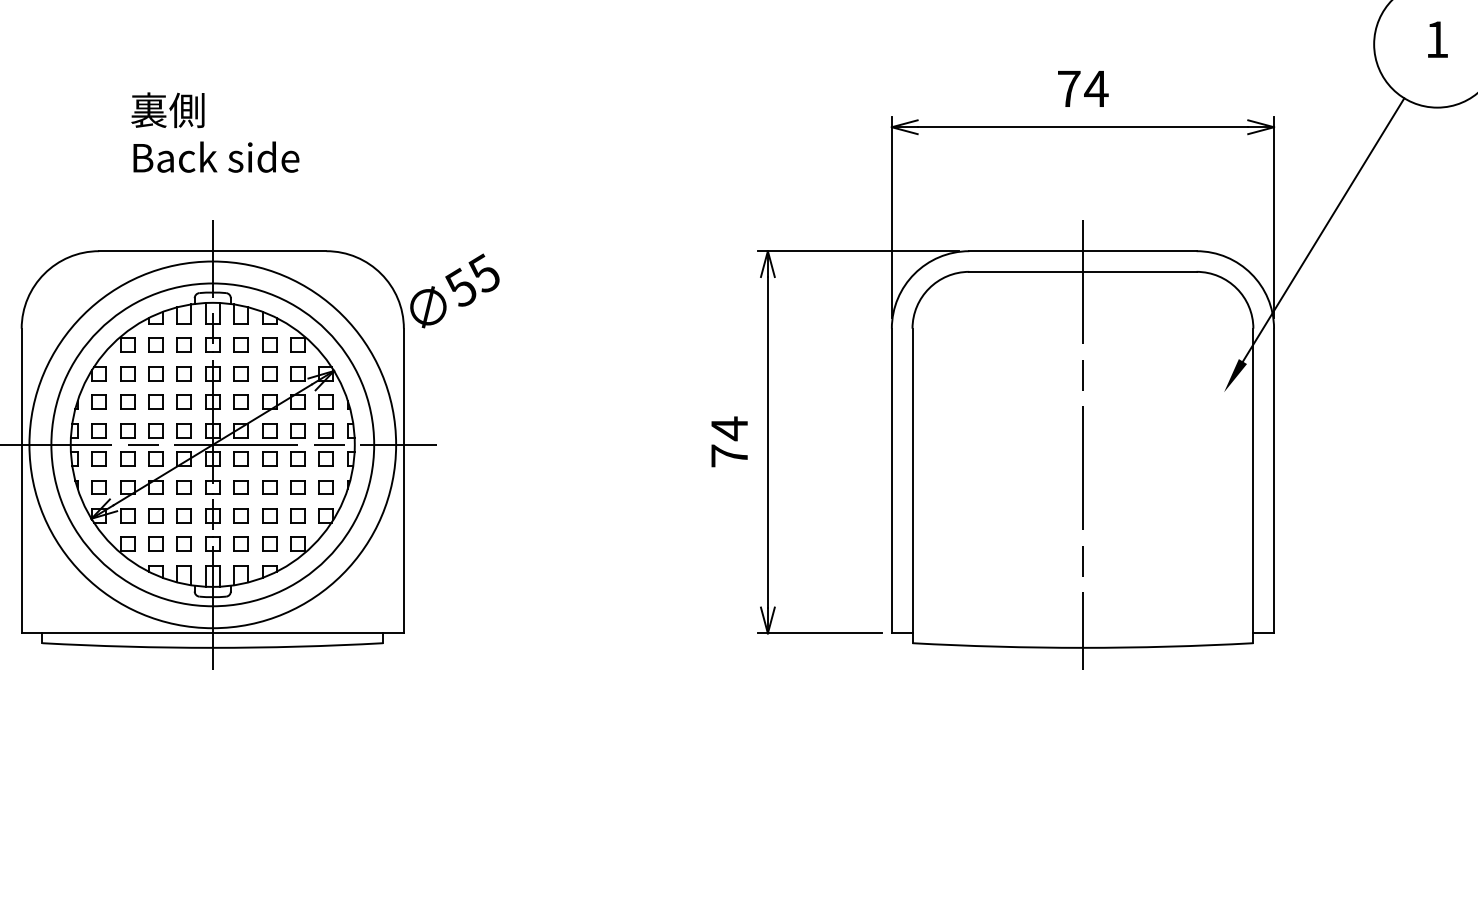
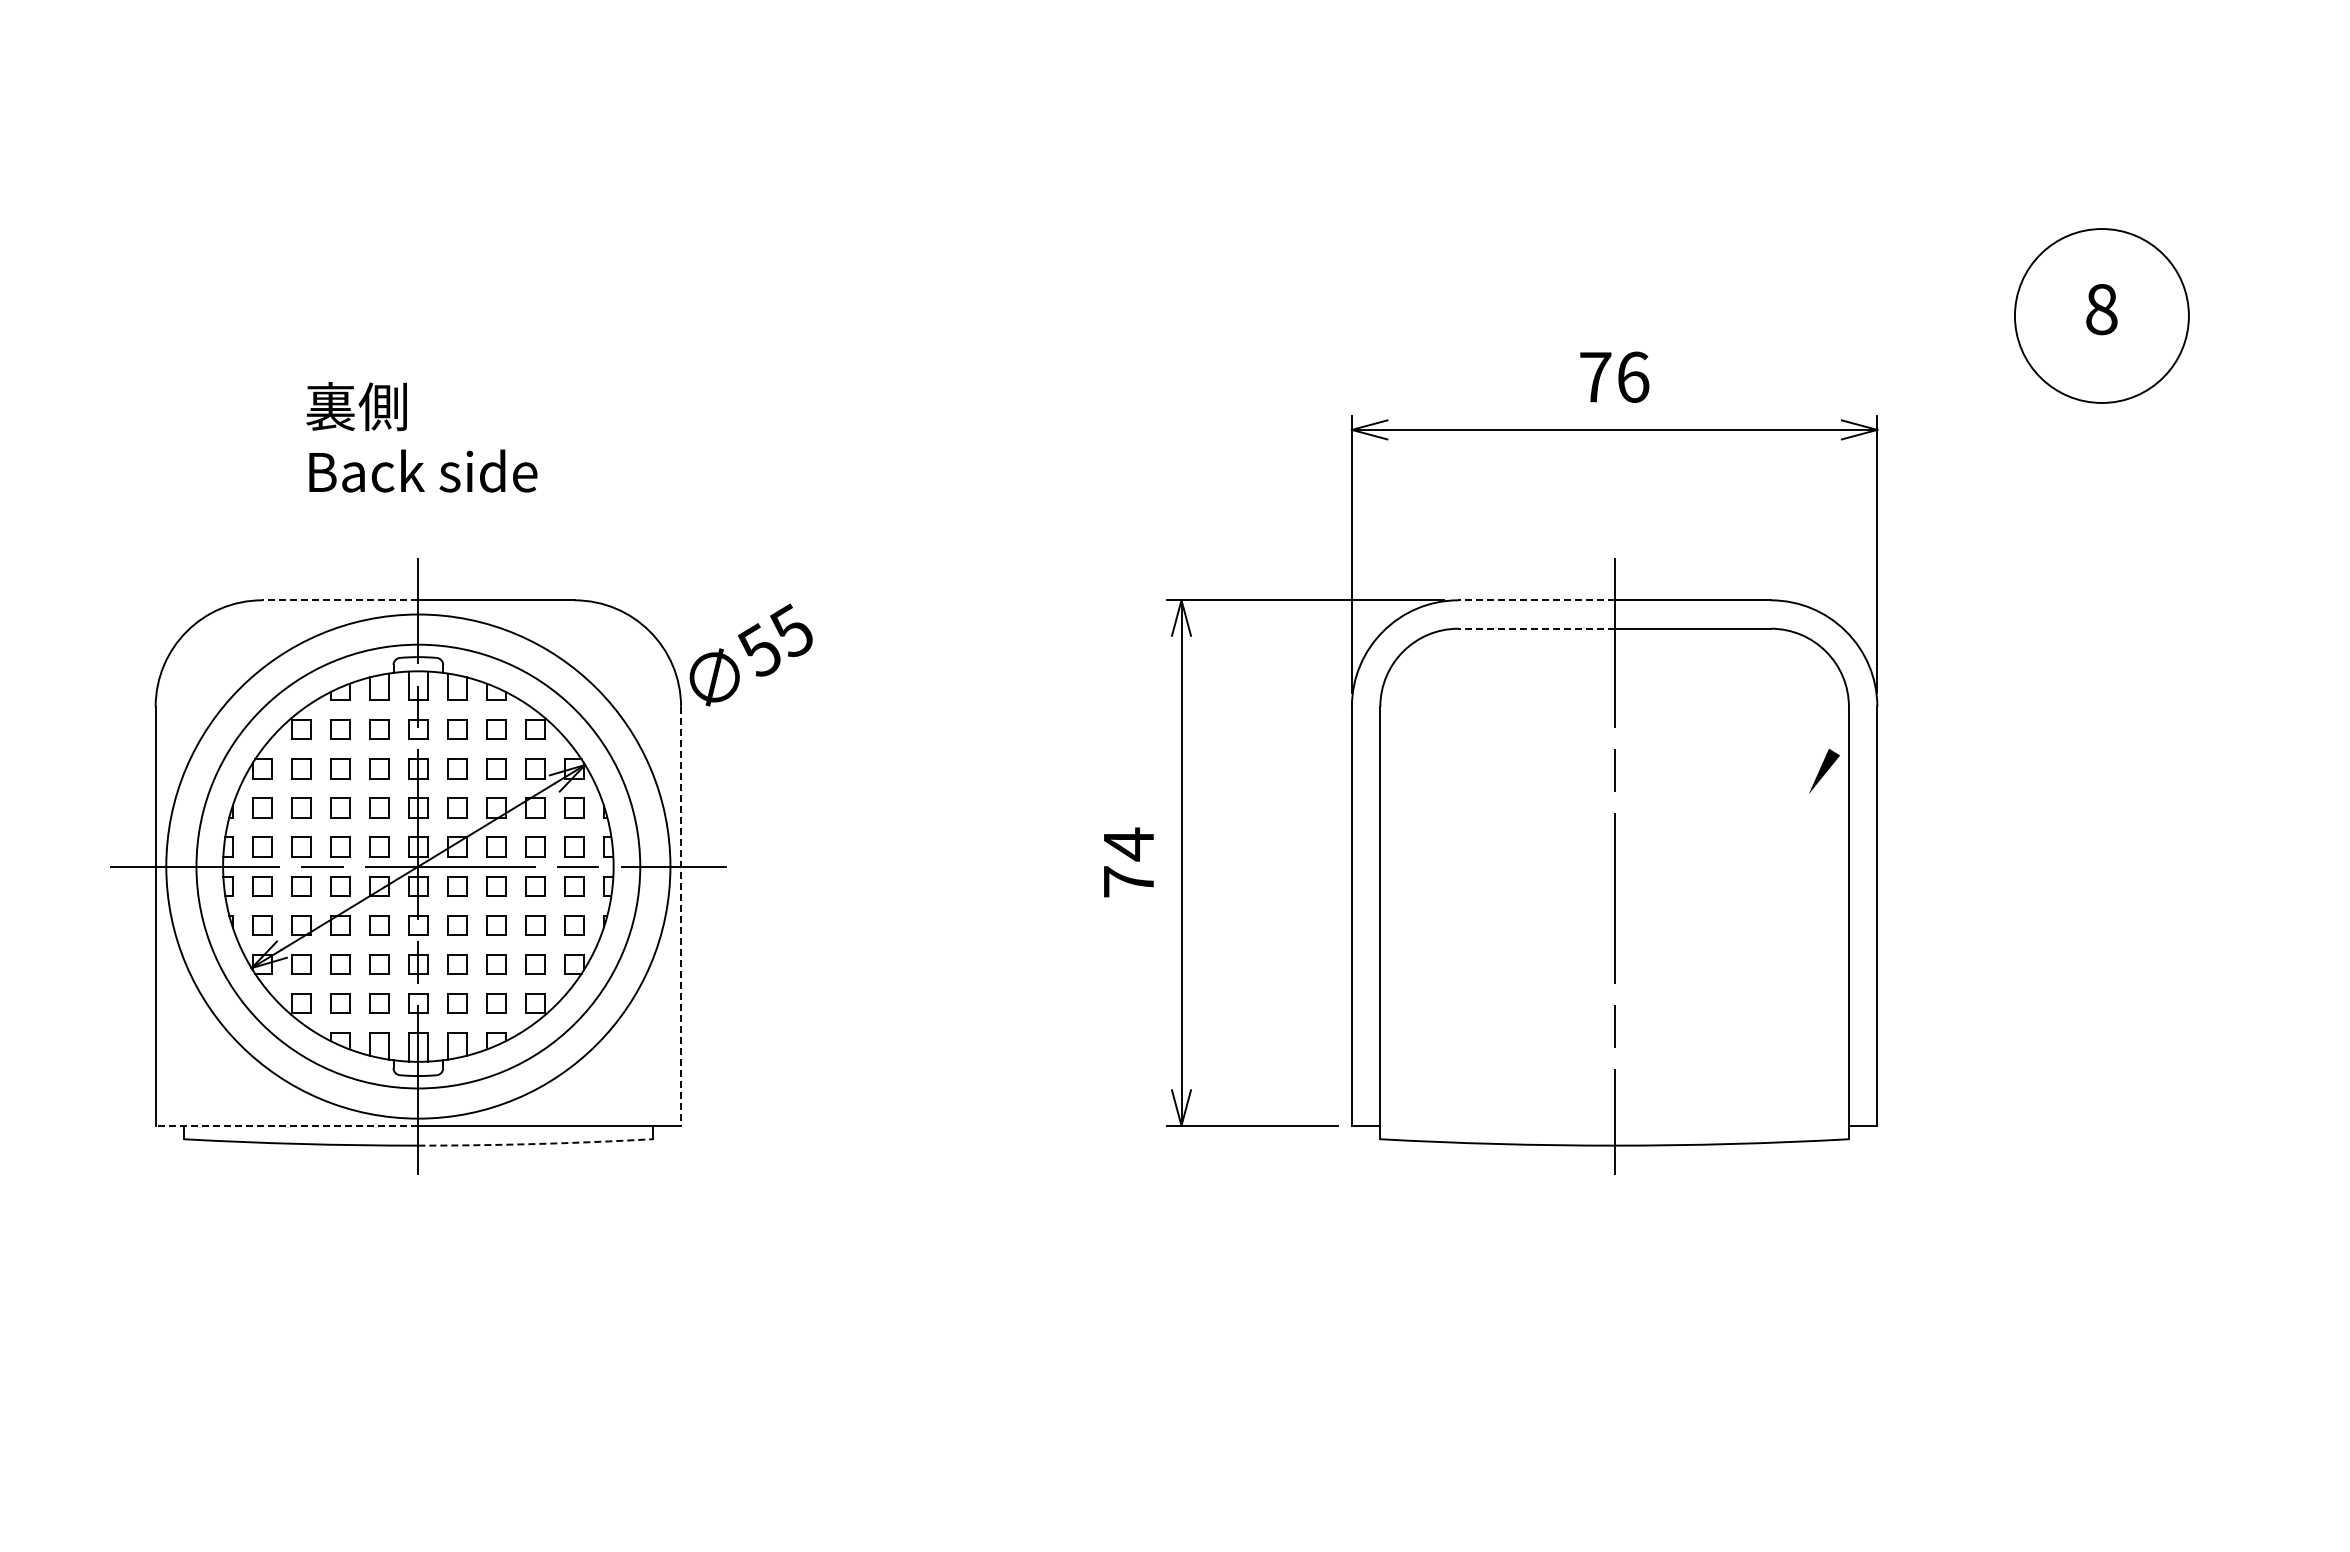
text: (1437, 39) -> (2101, 309), 1 -> 8
text: (1096, 88) -> (1633, 376), 74 -> 76
line: (1323, 230) -> (1945, 571), removed
line: (155, 251) -> (339, 600), solid -> dashed
line: (1026, 251) -> (1536, 600), solid -> dashed
line: (1026, 271) -> (1536, 628), solid -> dashed
line: (404, 481) -> (681, 916), solid -> dashed
line: (116, 633) -> (286, 1125), solid -> dashed
arc: (297, 647) -> (535, 1144), solid -> dashed

